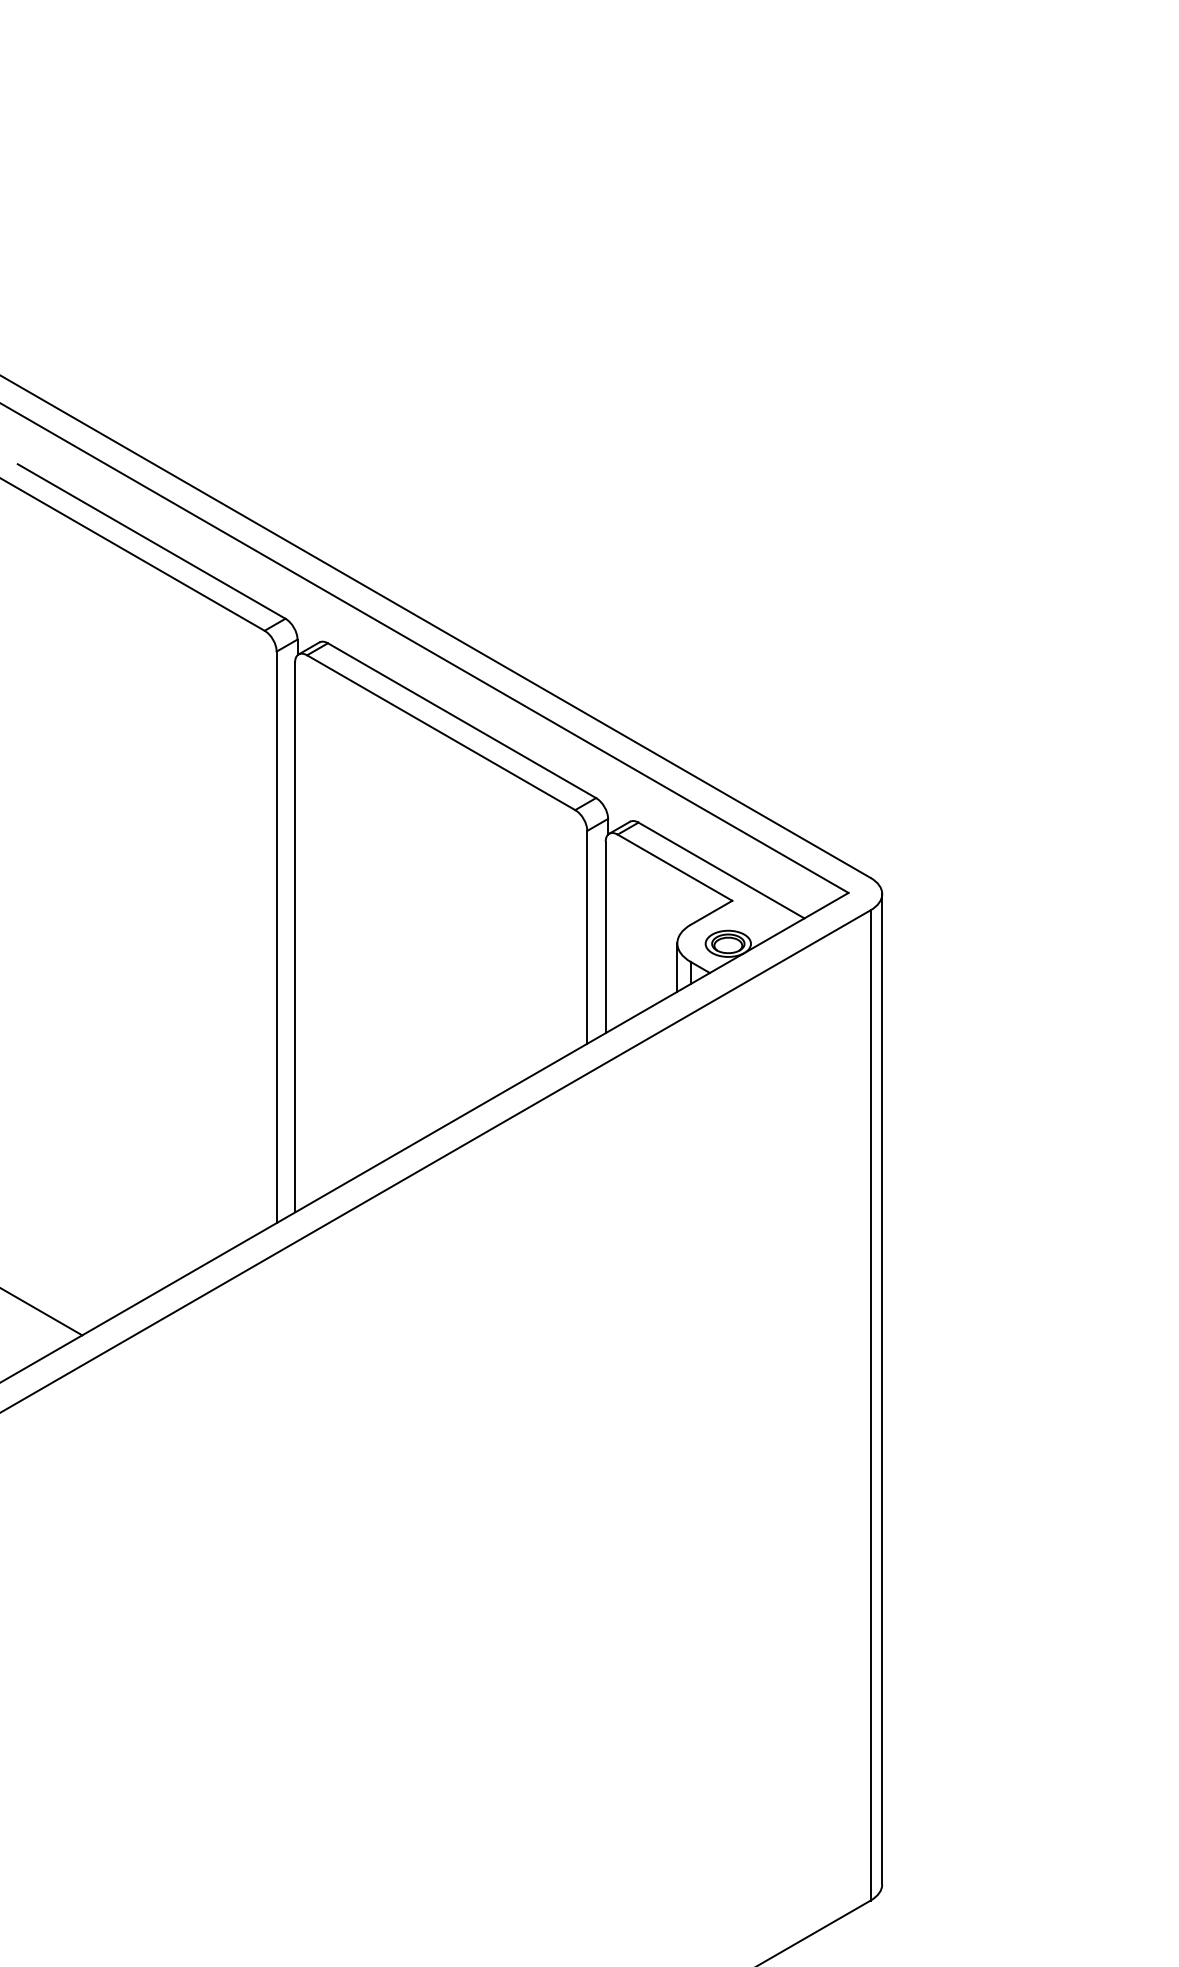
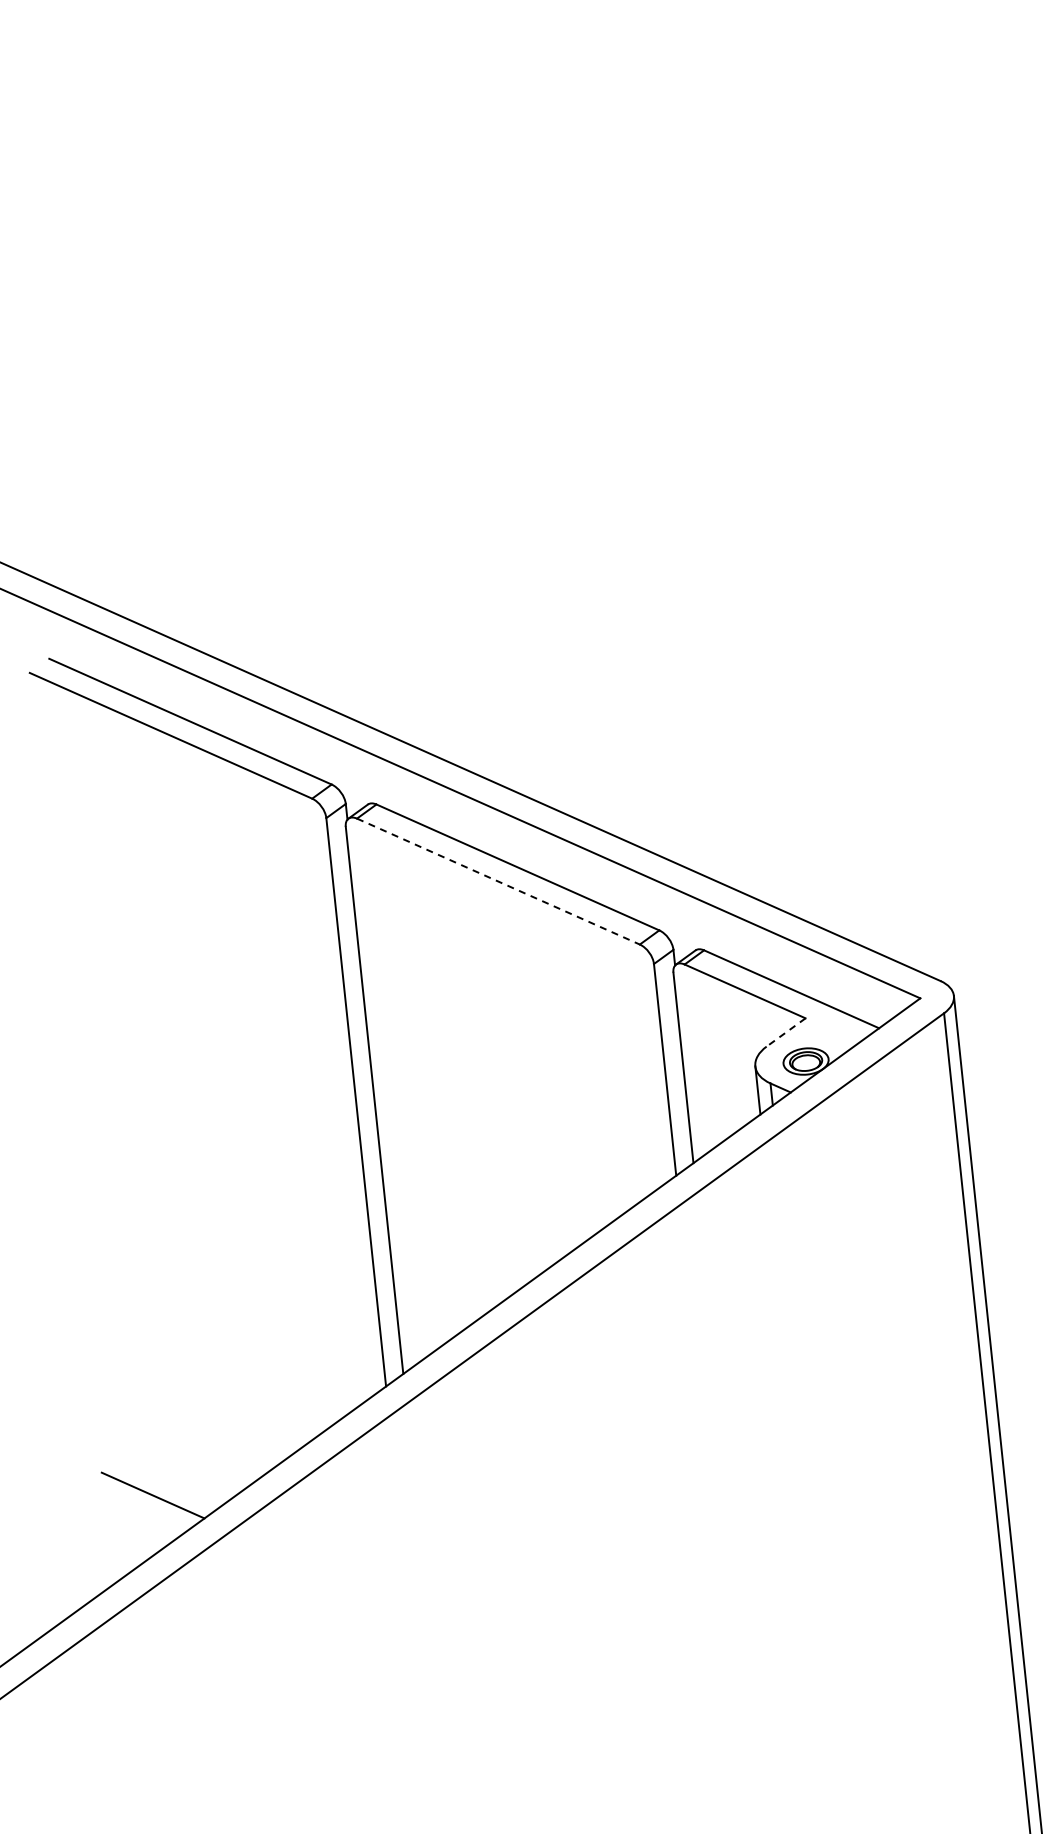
line: (441, 732) -> (498, 881), solid -> dashed
line: (711, 913) -> (786, 1033), solid -> dashed

